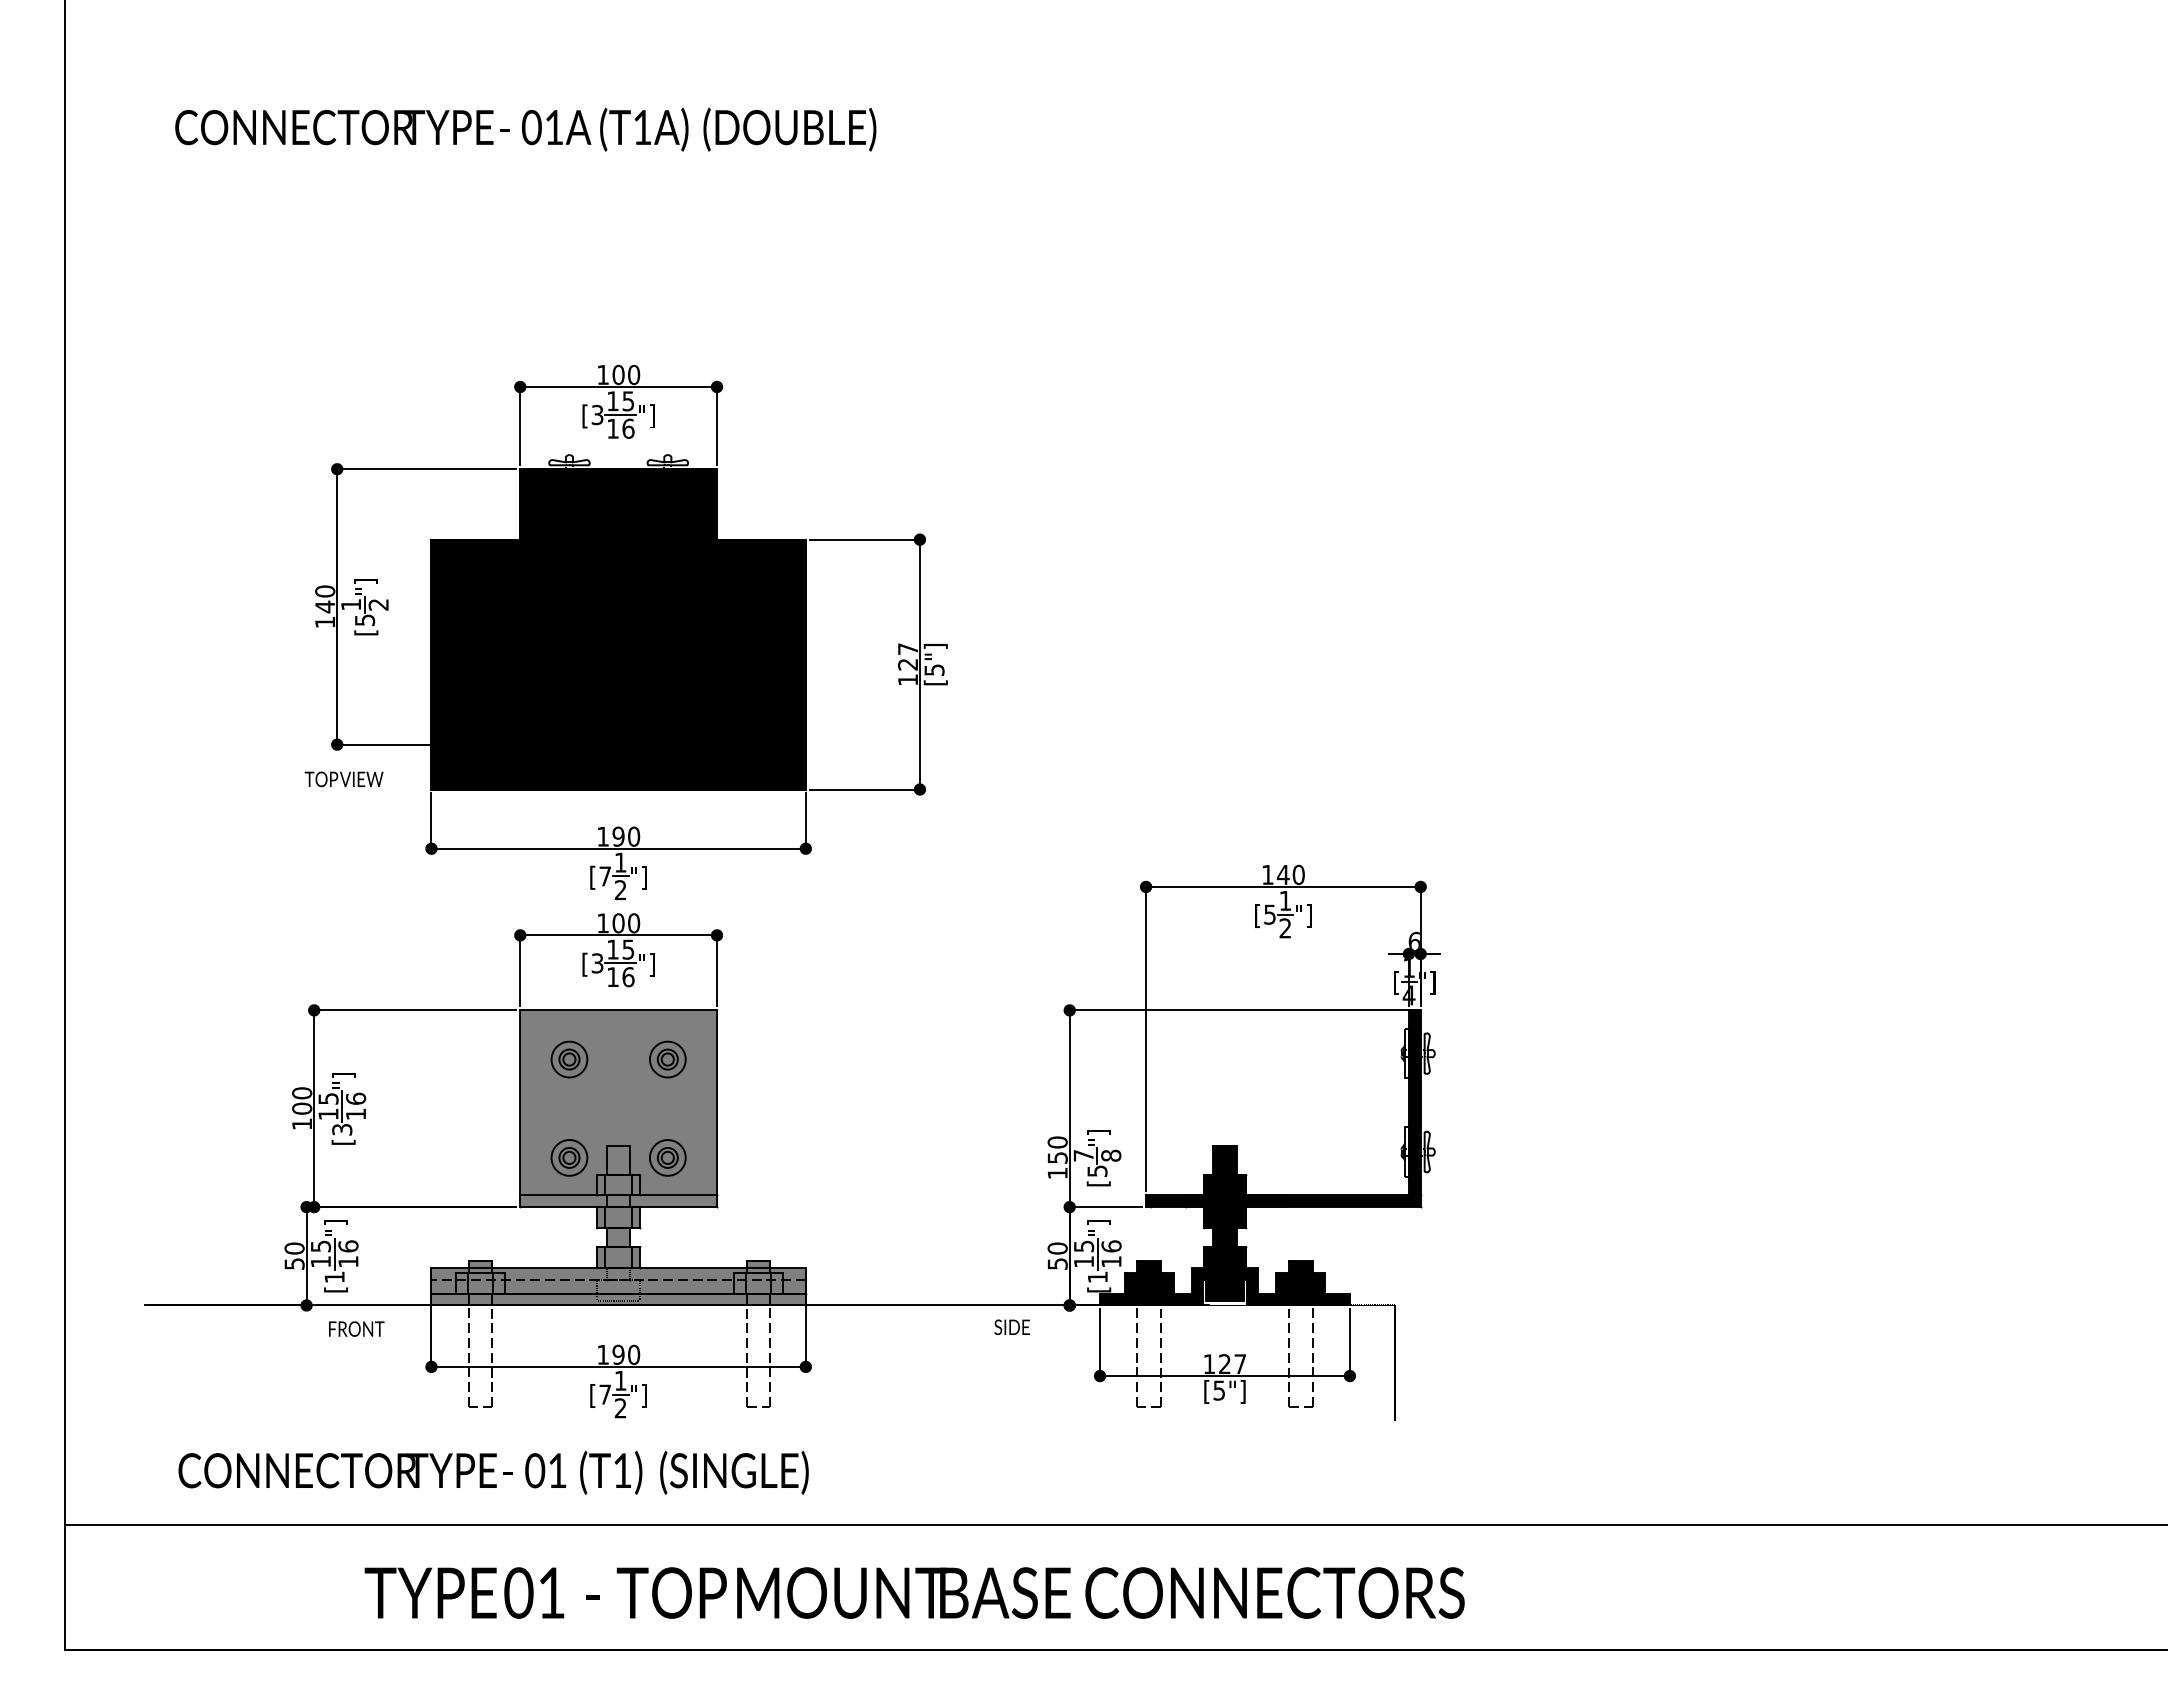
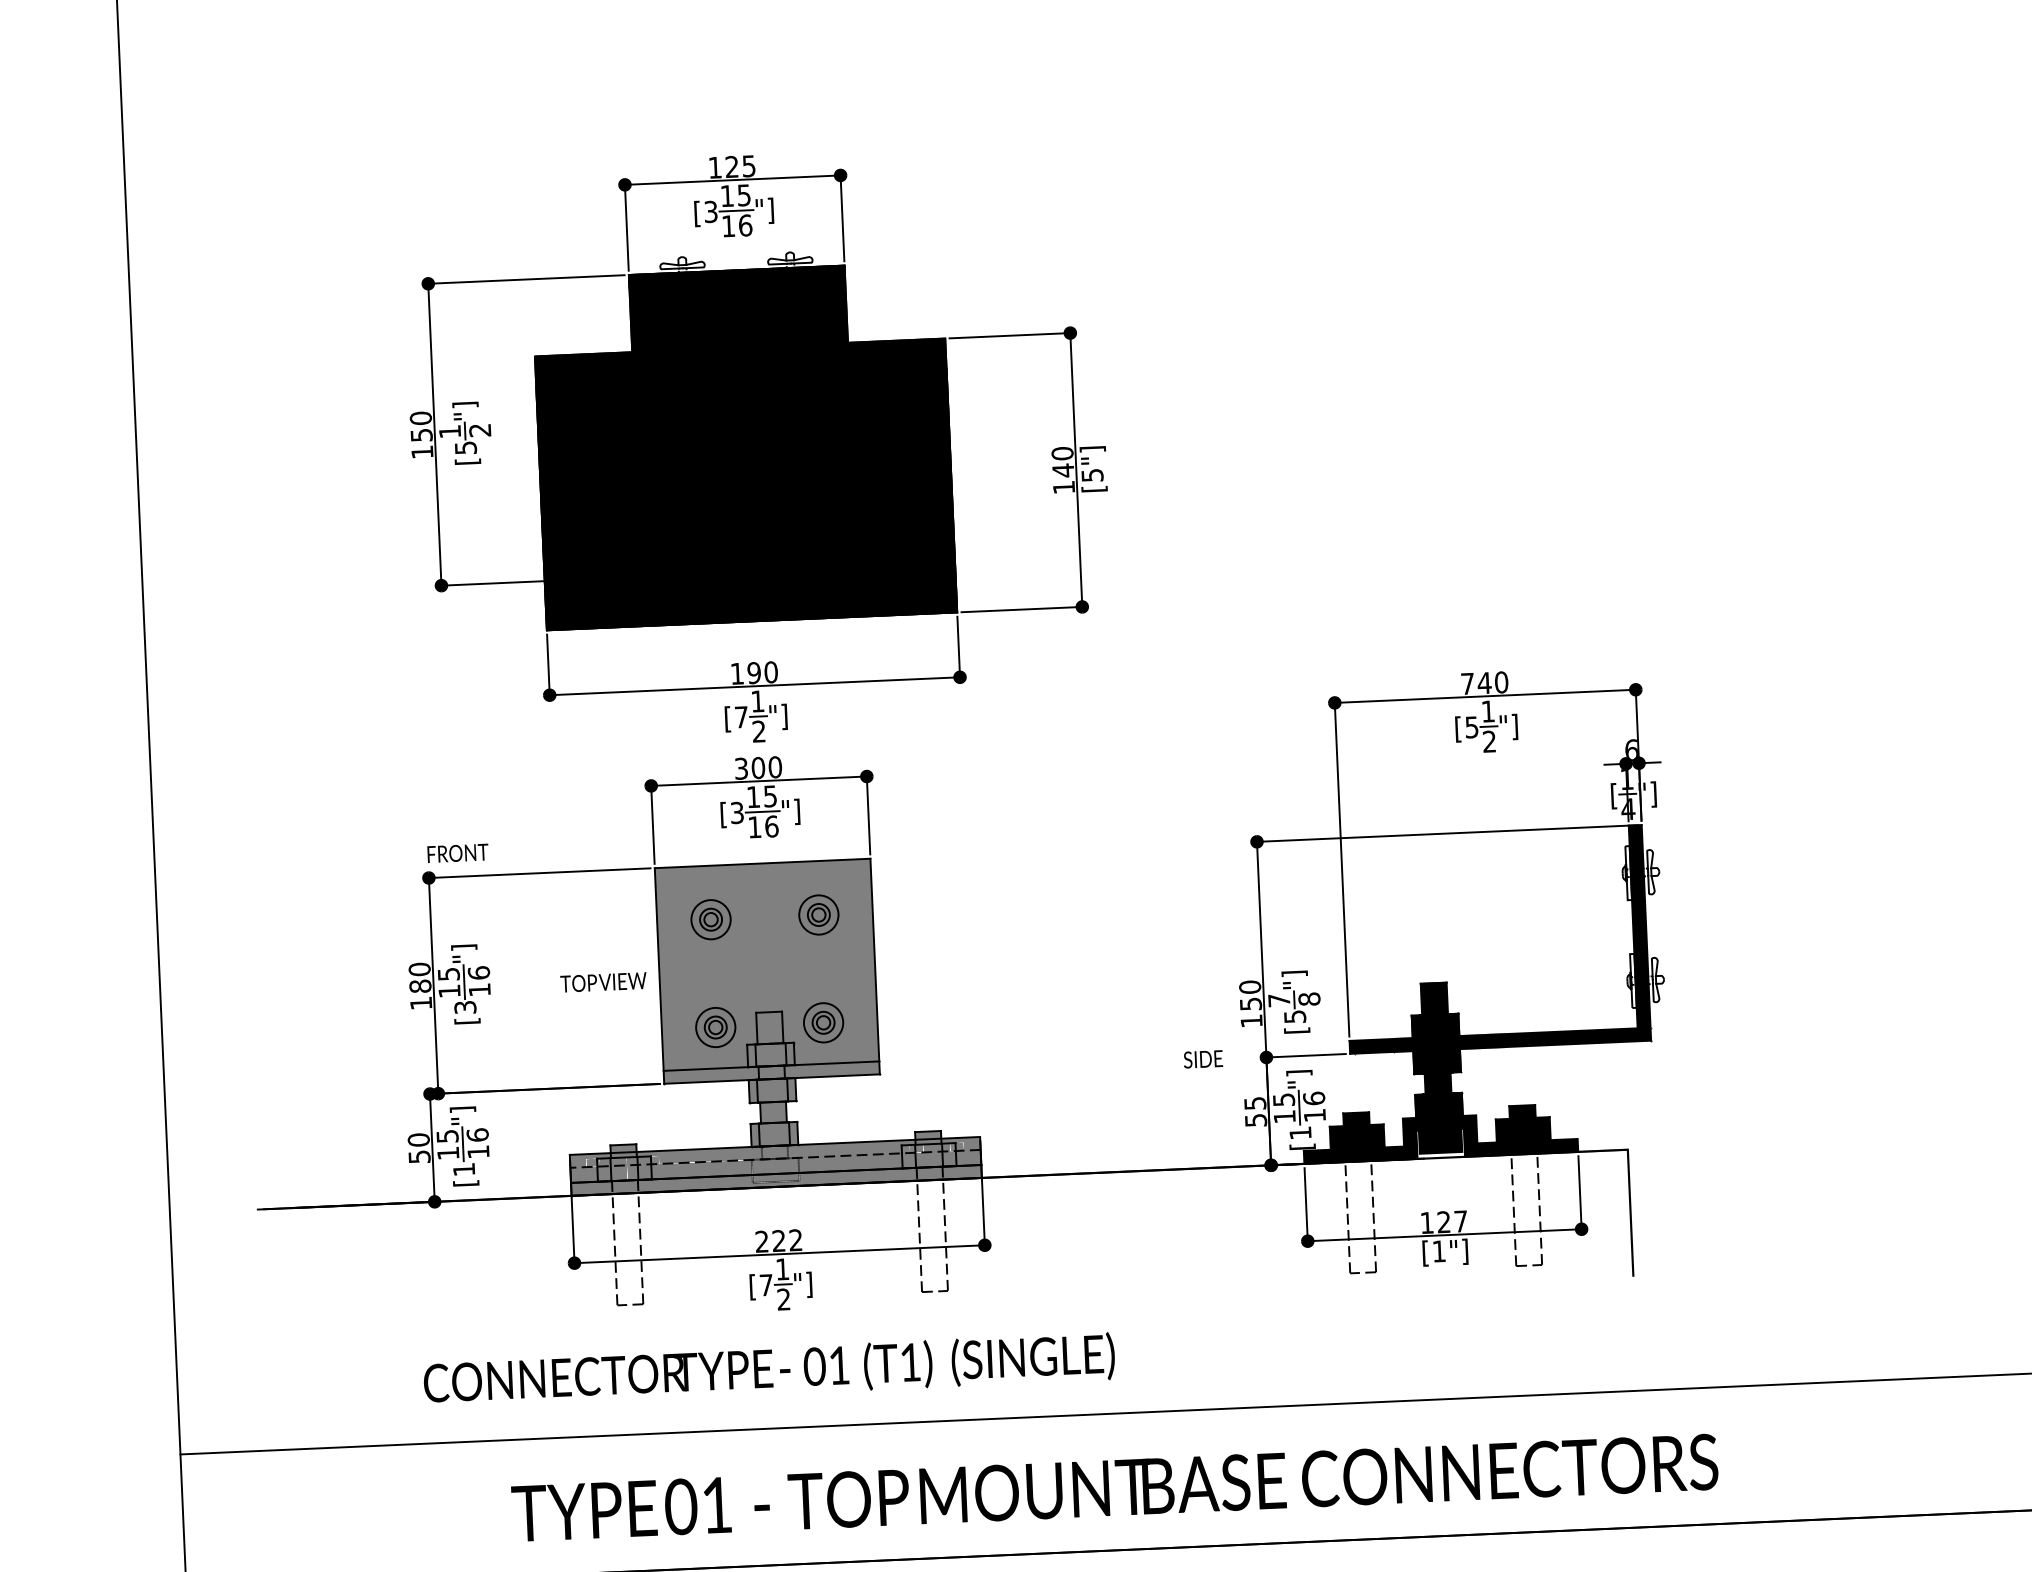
text: (626, 374) -> (740, 166), 100 -> 125
text: (325, 606) -> (421, 434), 140 -> 150
text: (908, 657) -> (1063, 462), 127 -> 140
text: (343, 779) -> (602, 982), moved
text: (1267, 874) -> (1467, 683), 140 -> 740
text: (602, 923) -> (740, 768), 100 -> 300
text: (301, 1108) -> (419, 986), 100 -> 180
text: (1057, 1248) -> (1255, 1103), 50 -> 55
text: (1011, 1327) -> (1202, 1059), moved
text: (356, 1328) -> (457, 852), moved
text: (618, 1354) -> (778, 1240), 190 -> 222
text: (1218, 1390) -> (1438, 1251), [5"] -> [1"]
text: (493, 1472) -> (769, 1370), moved

